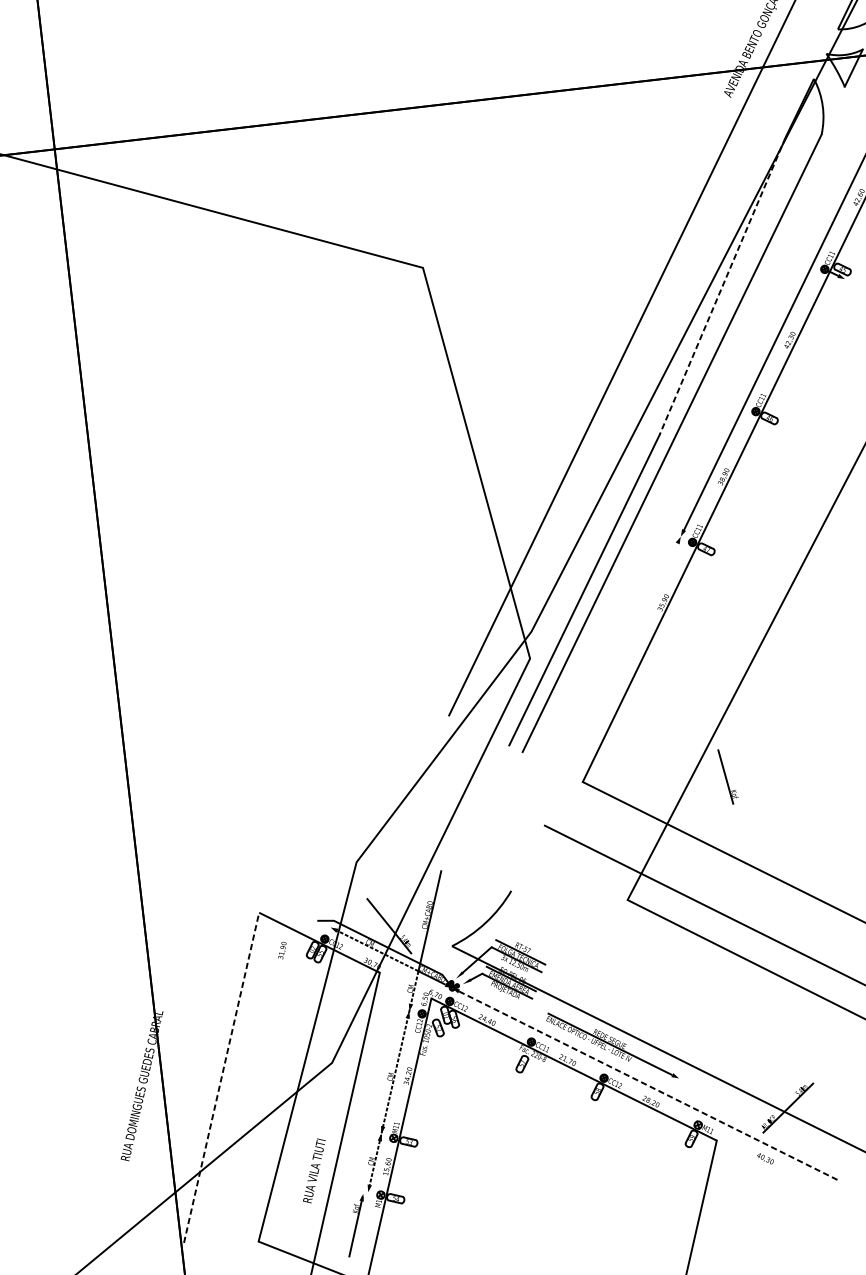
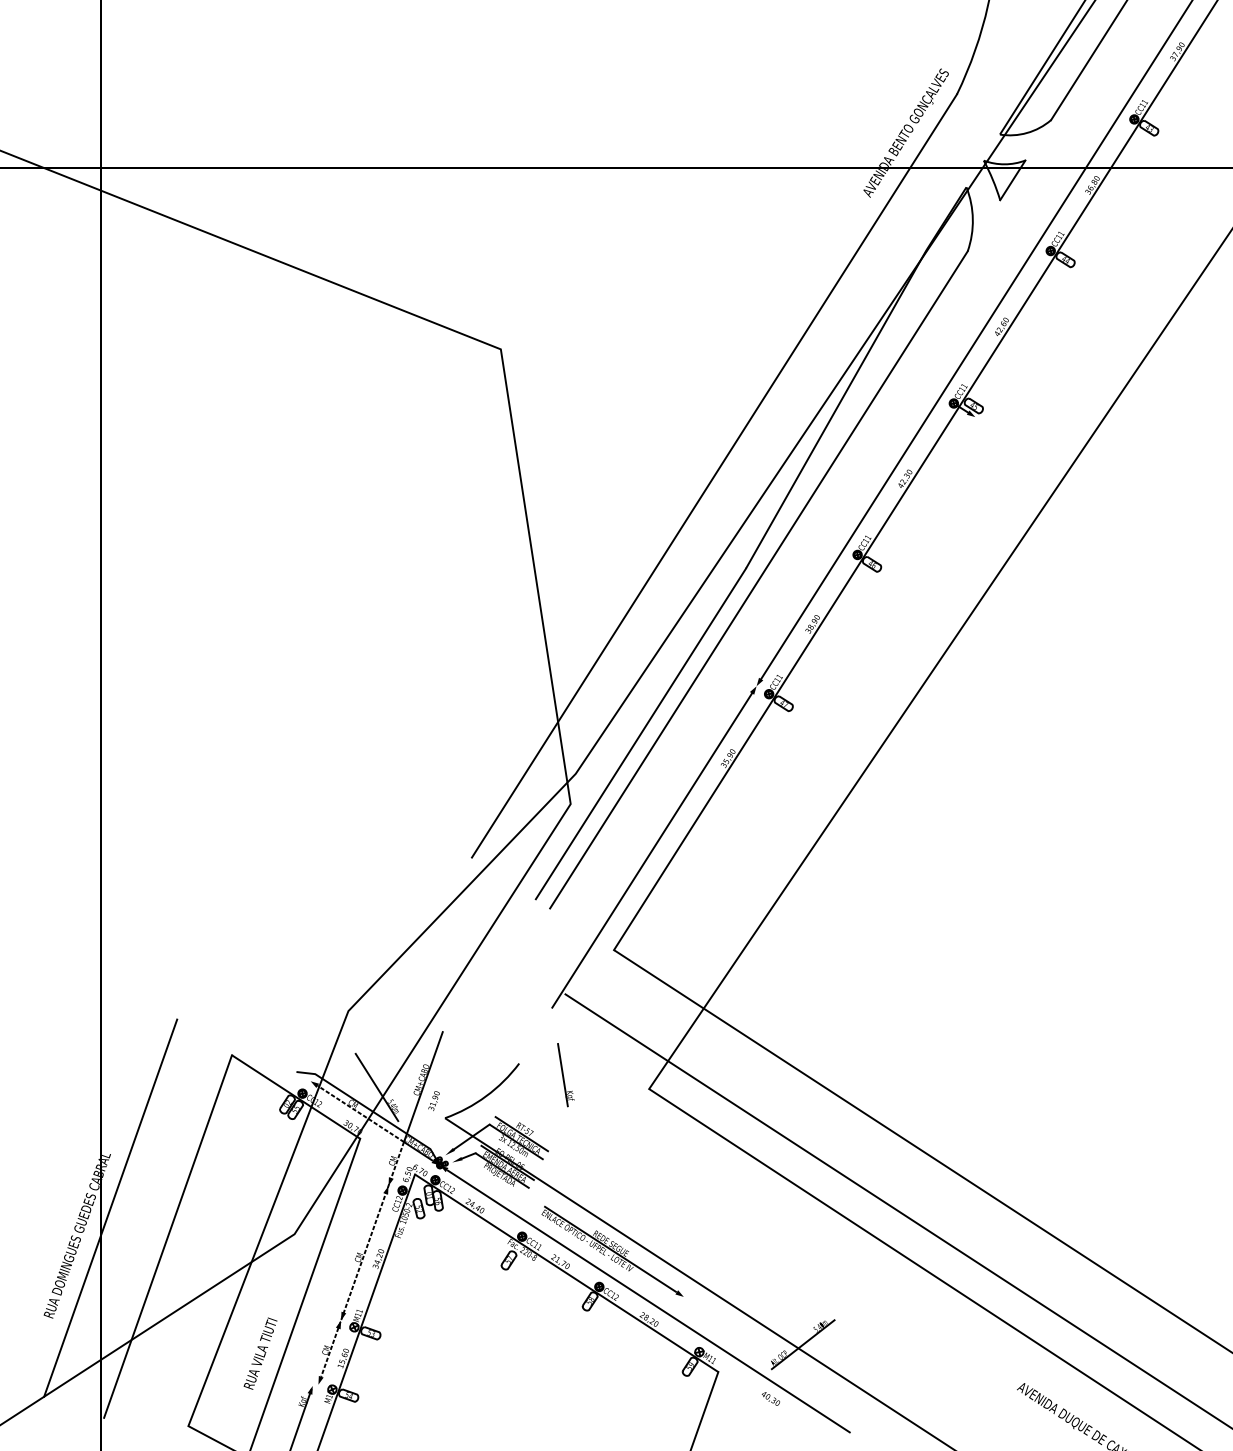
line: (721, 286) -> (835, 409), dashed -> solid
line: (606, 690) -> (652, 850), added
part: (728, 777) -> (565, 1075), moved
text: (281, 951) -> (433, 1101), moved
line: (168, 1058) -> (110, 1207), added
line: (221, 1077) -> (168, 1236), dashed -> solid
line: (648, 1085) -> (648, 1301), dashed -> solid

